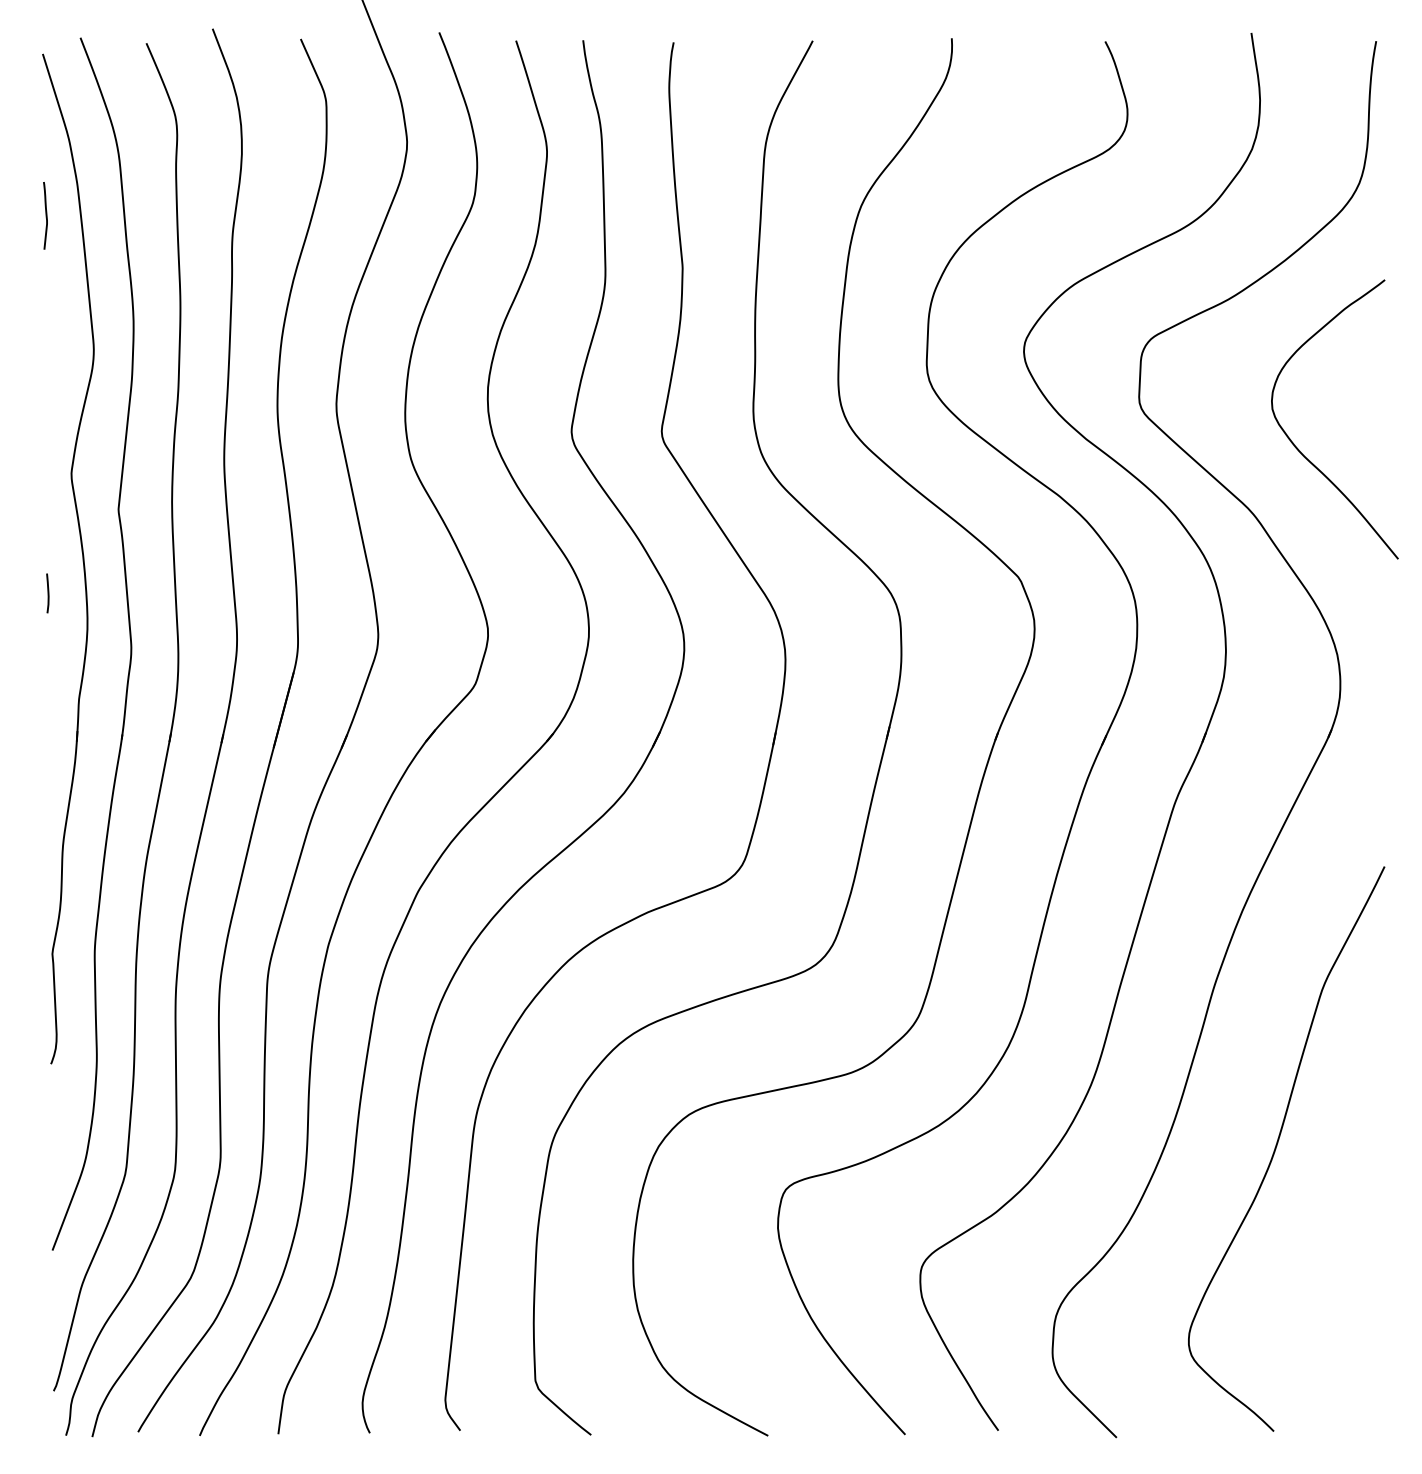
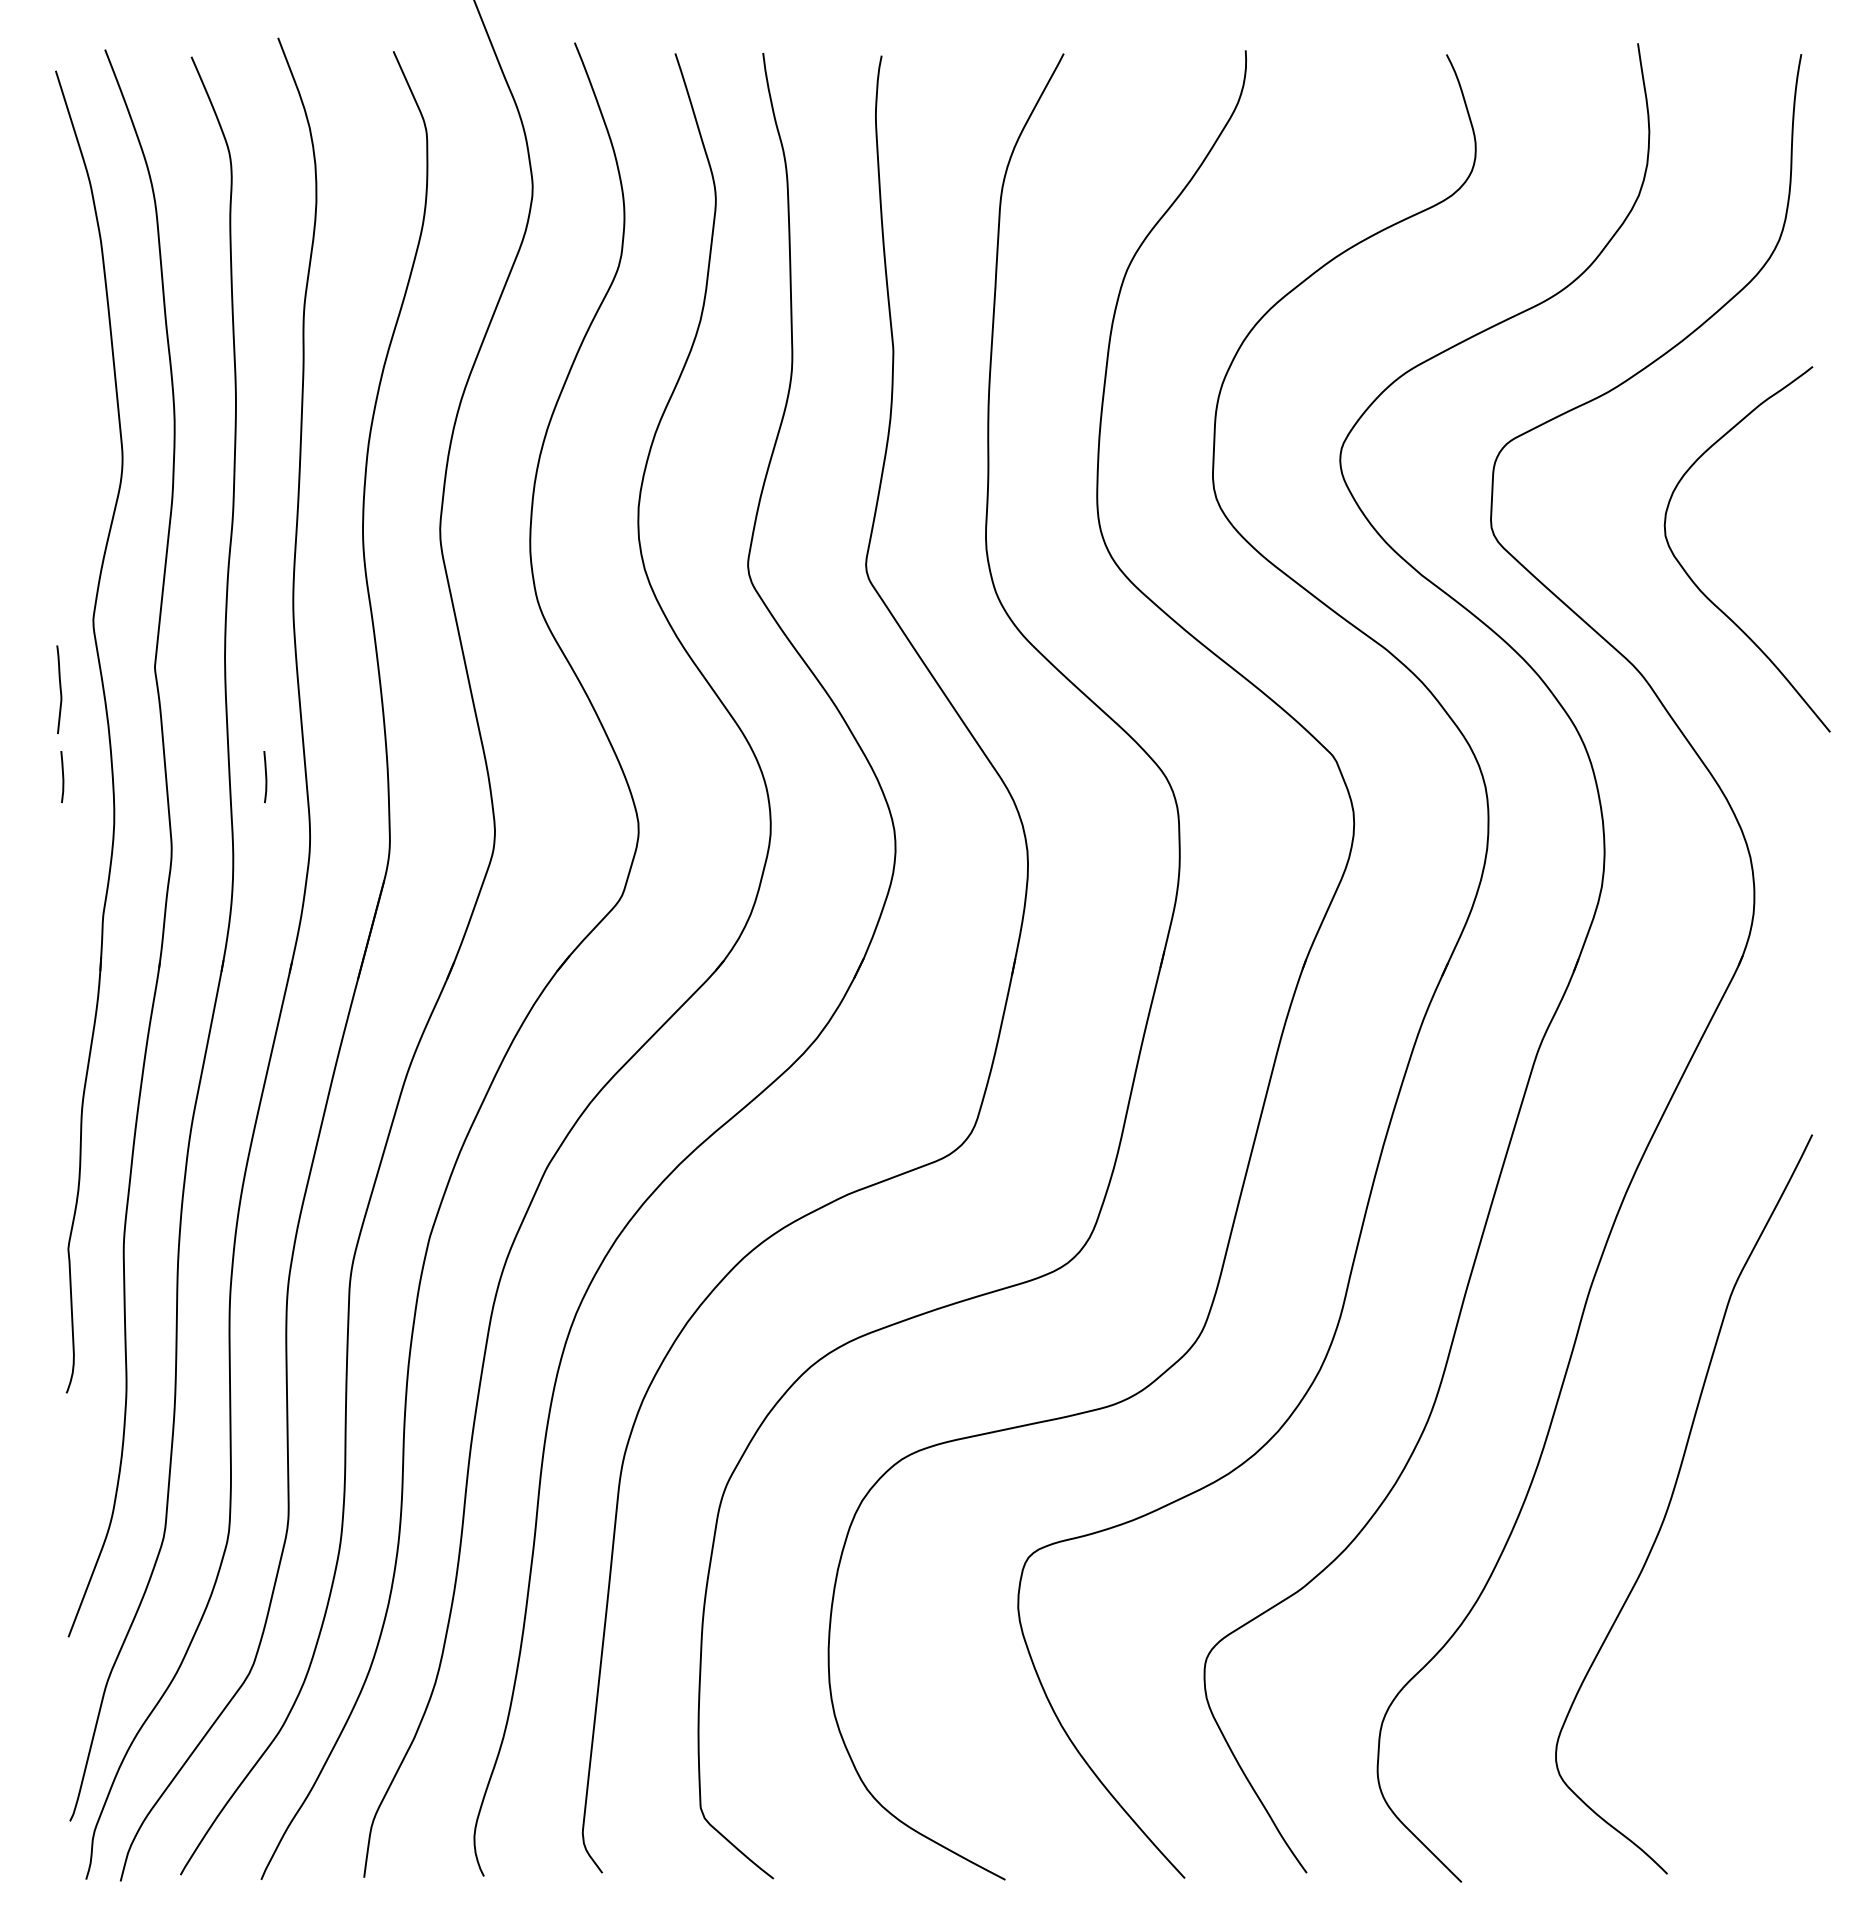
curve: (45, 215) -> (59, 689), moved
curve: (203, 593) -> (265, 777), added

